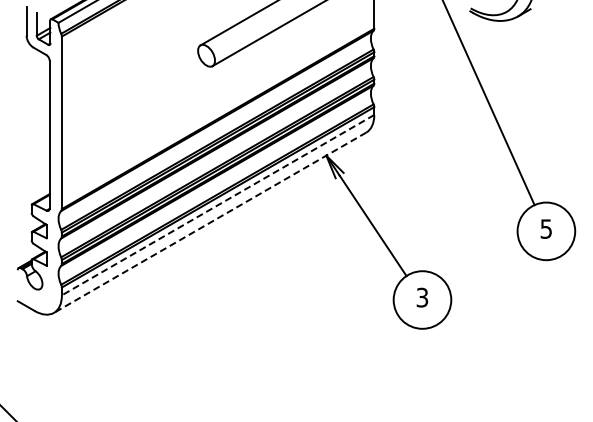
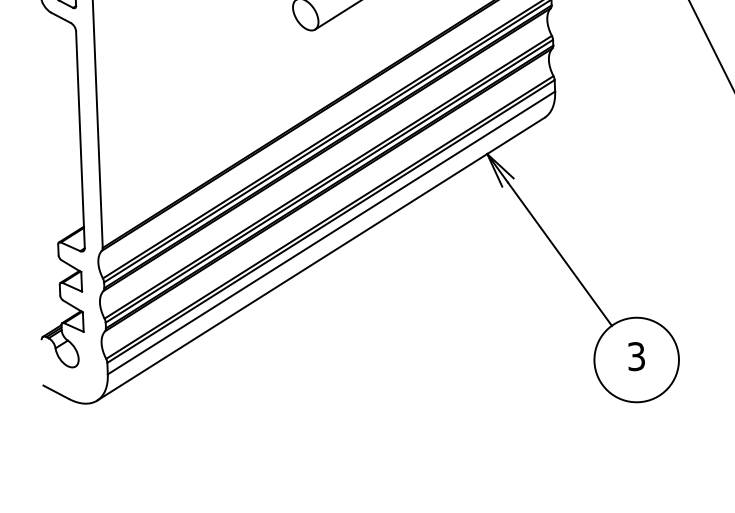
line: (217, 205) -> (330, 233), dashed -> solid
line: (209, 223) -> (319, 260), dashed -> solid

